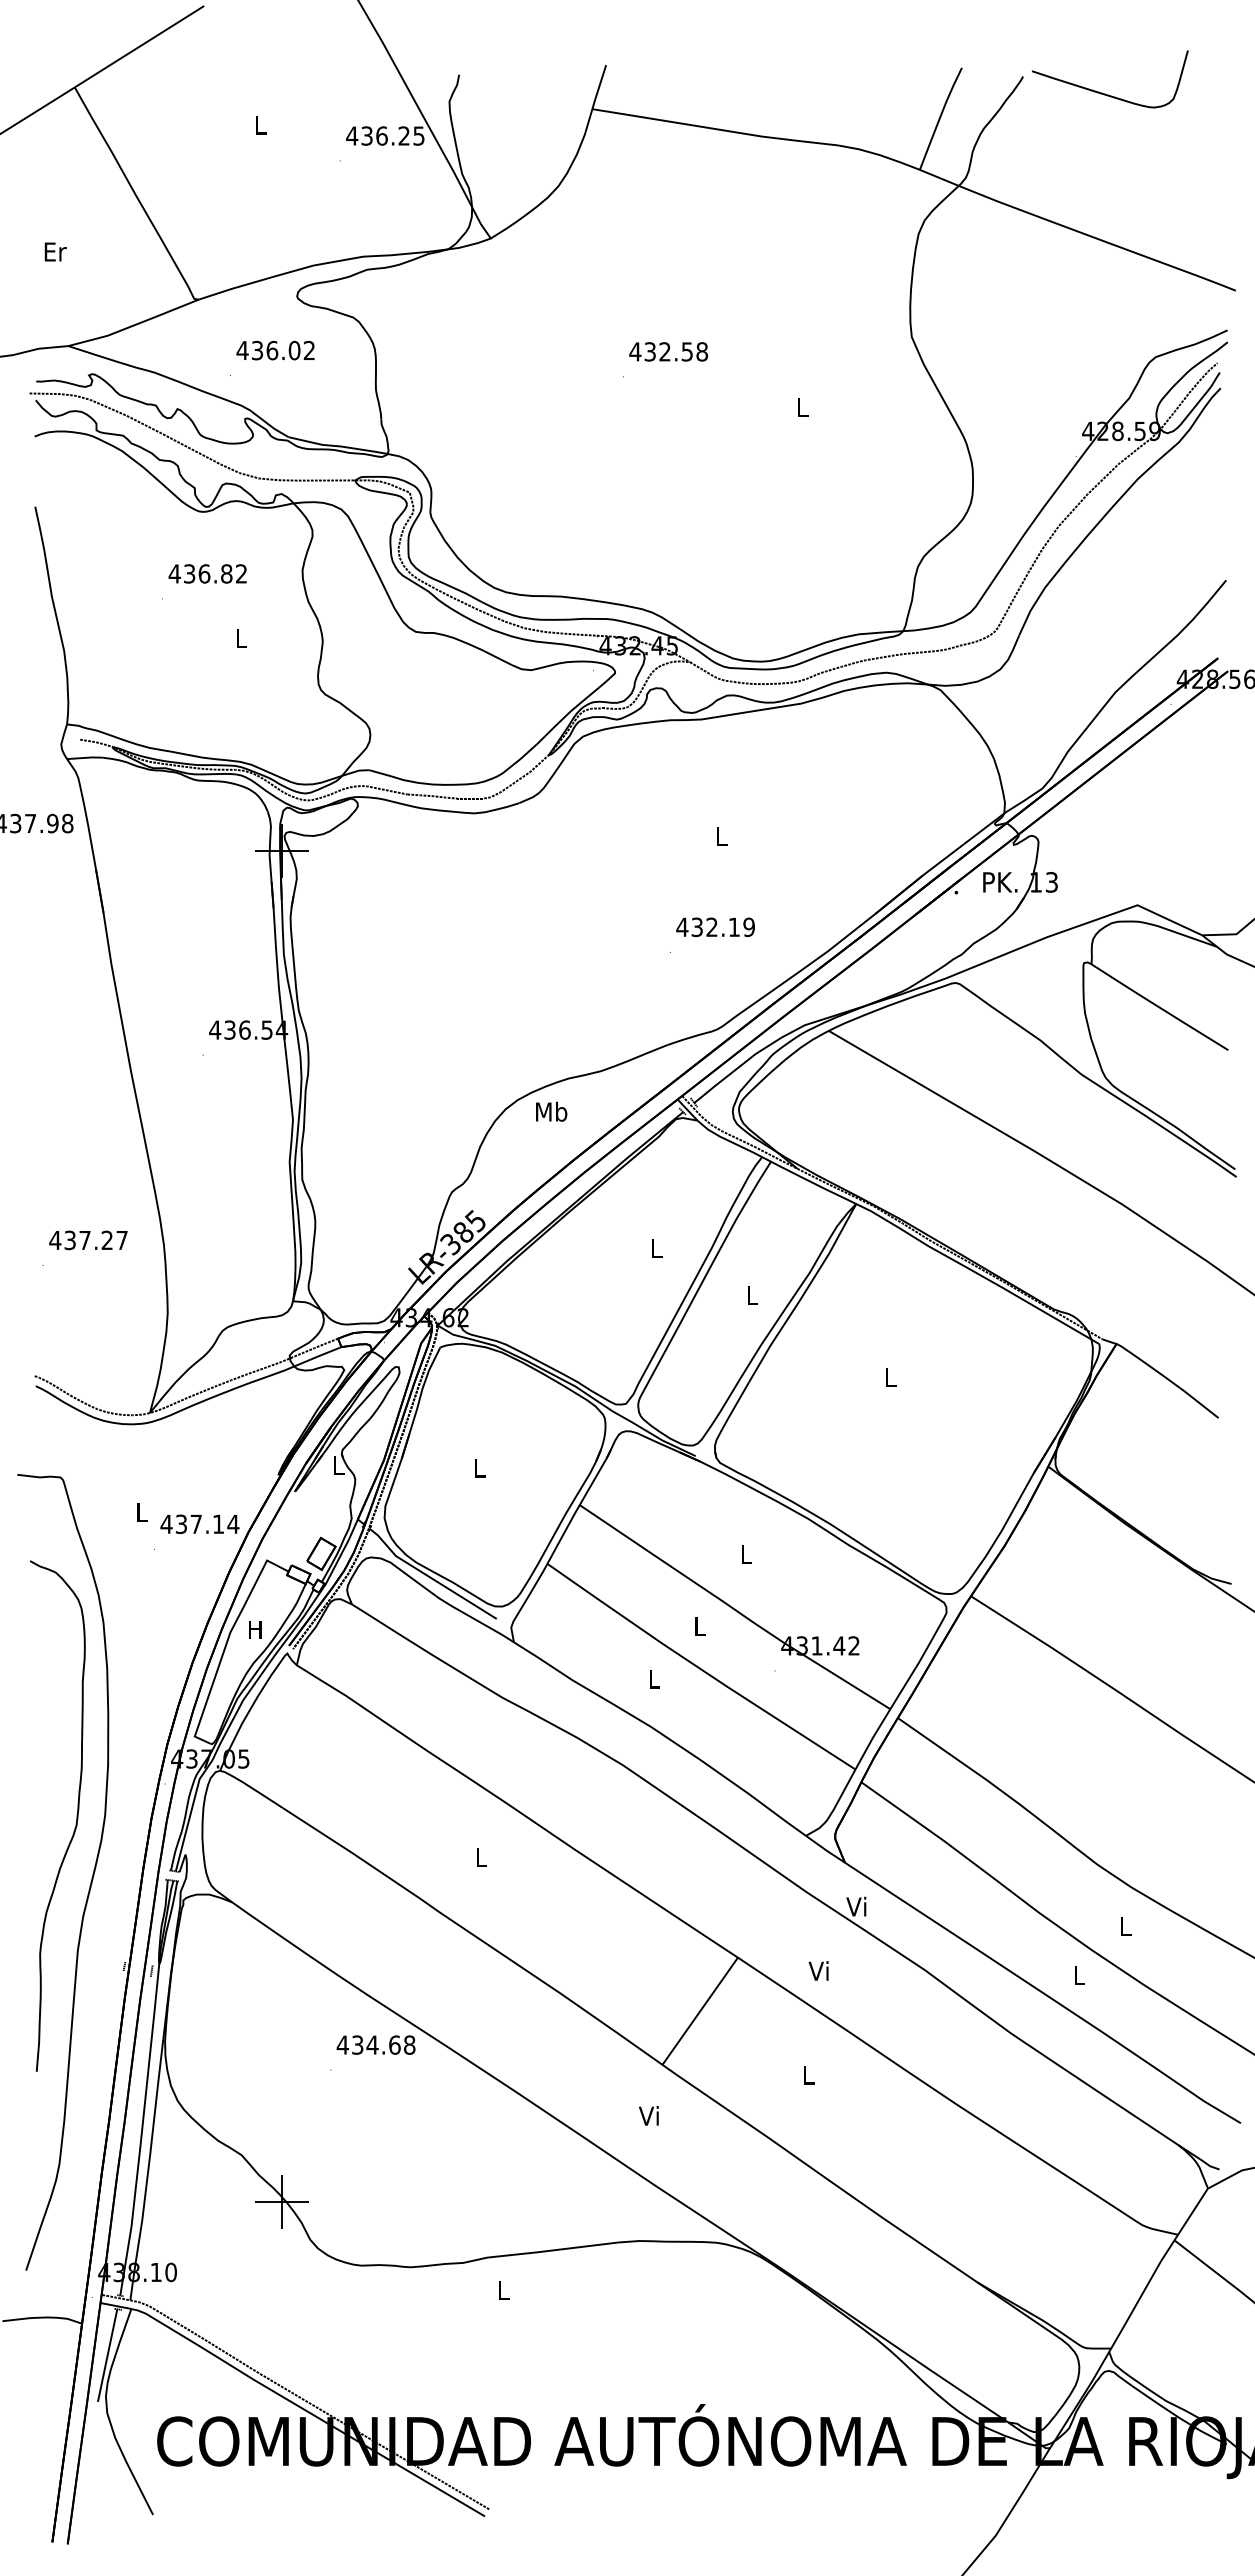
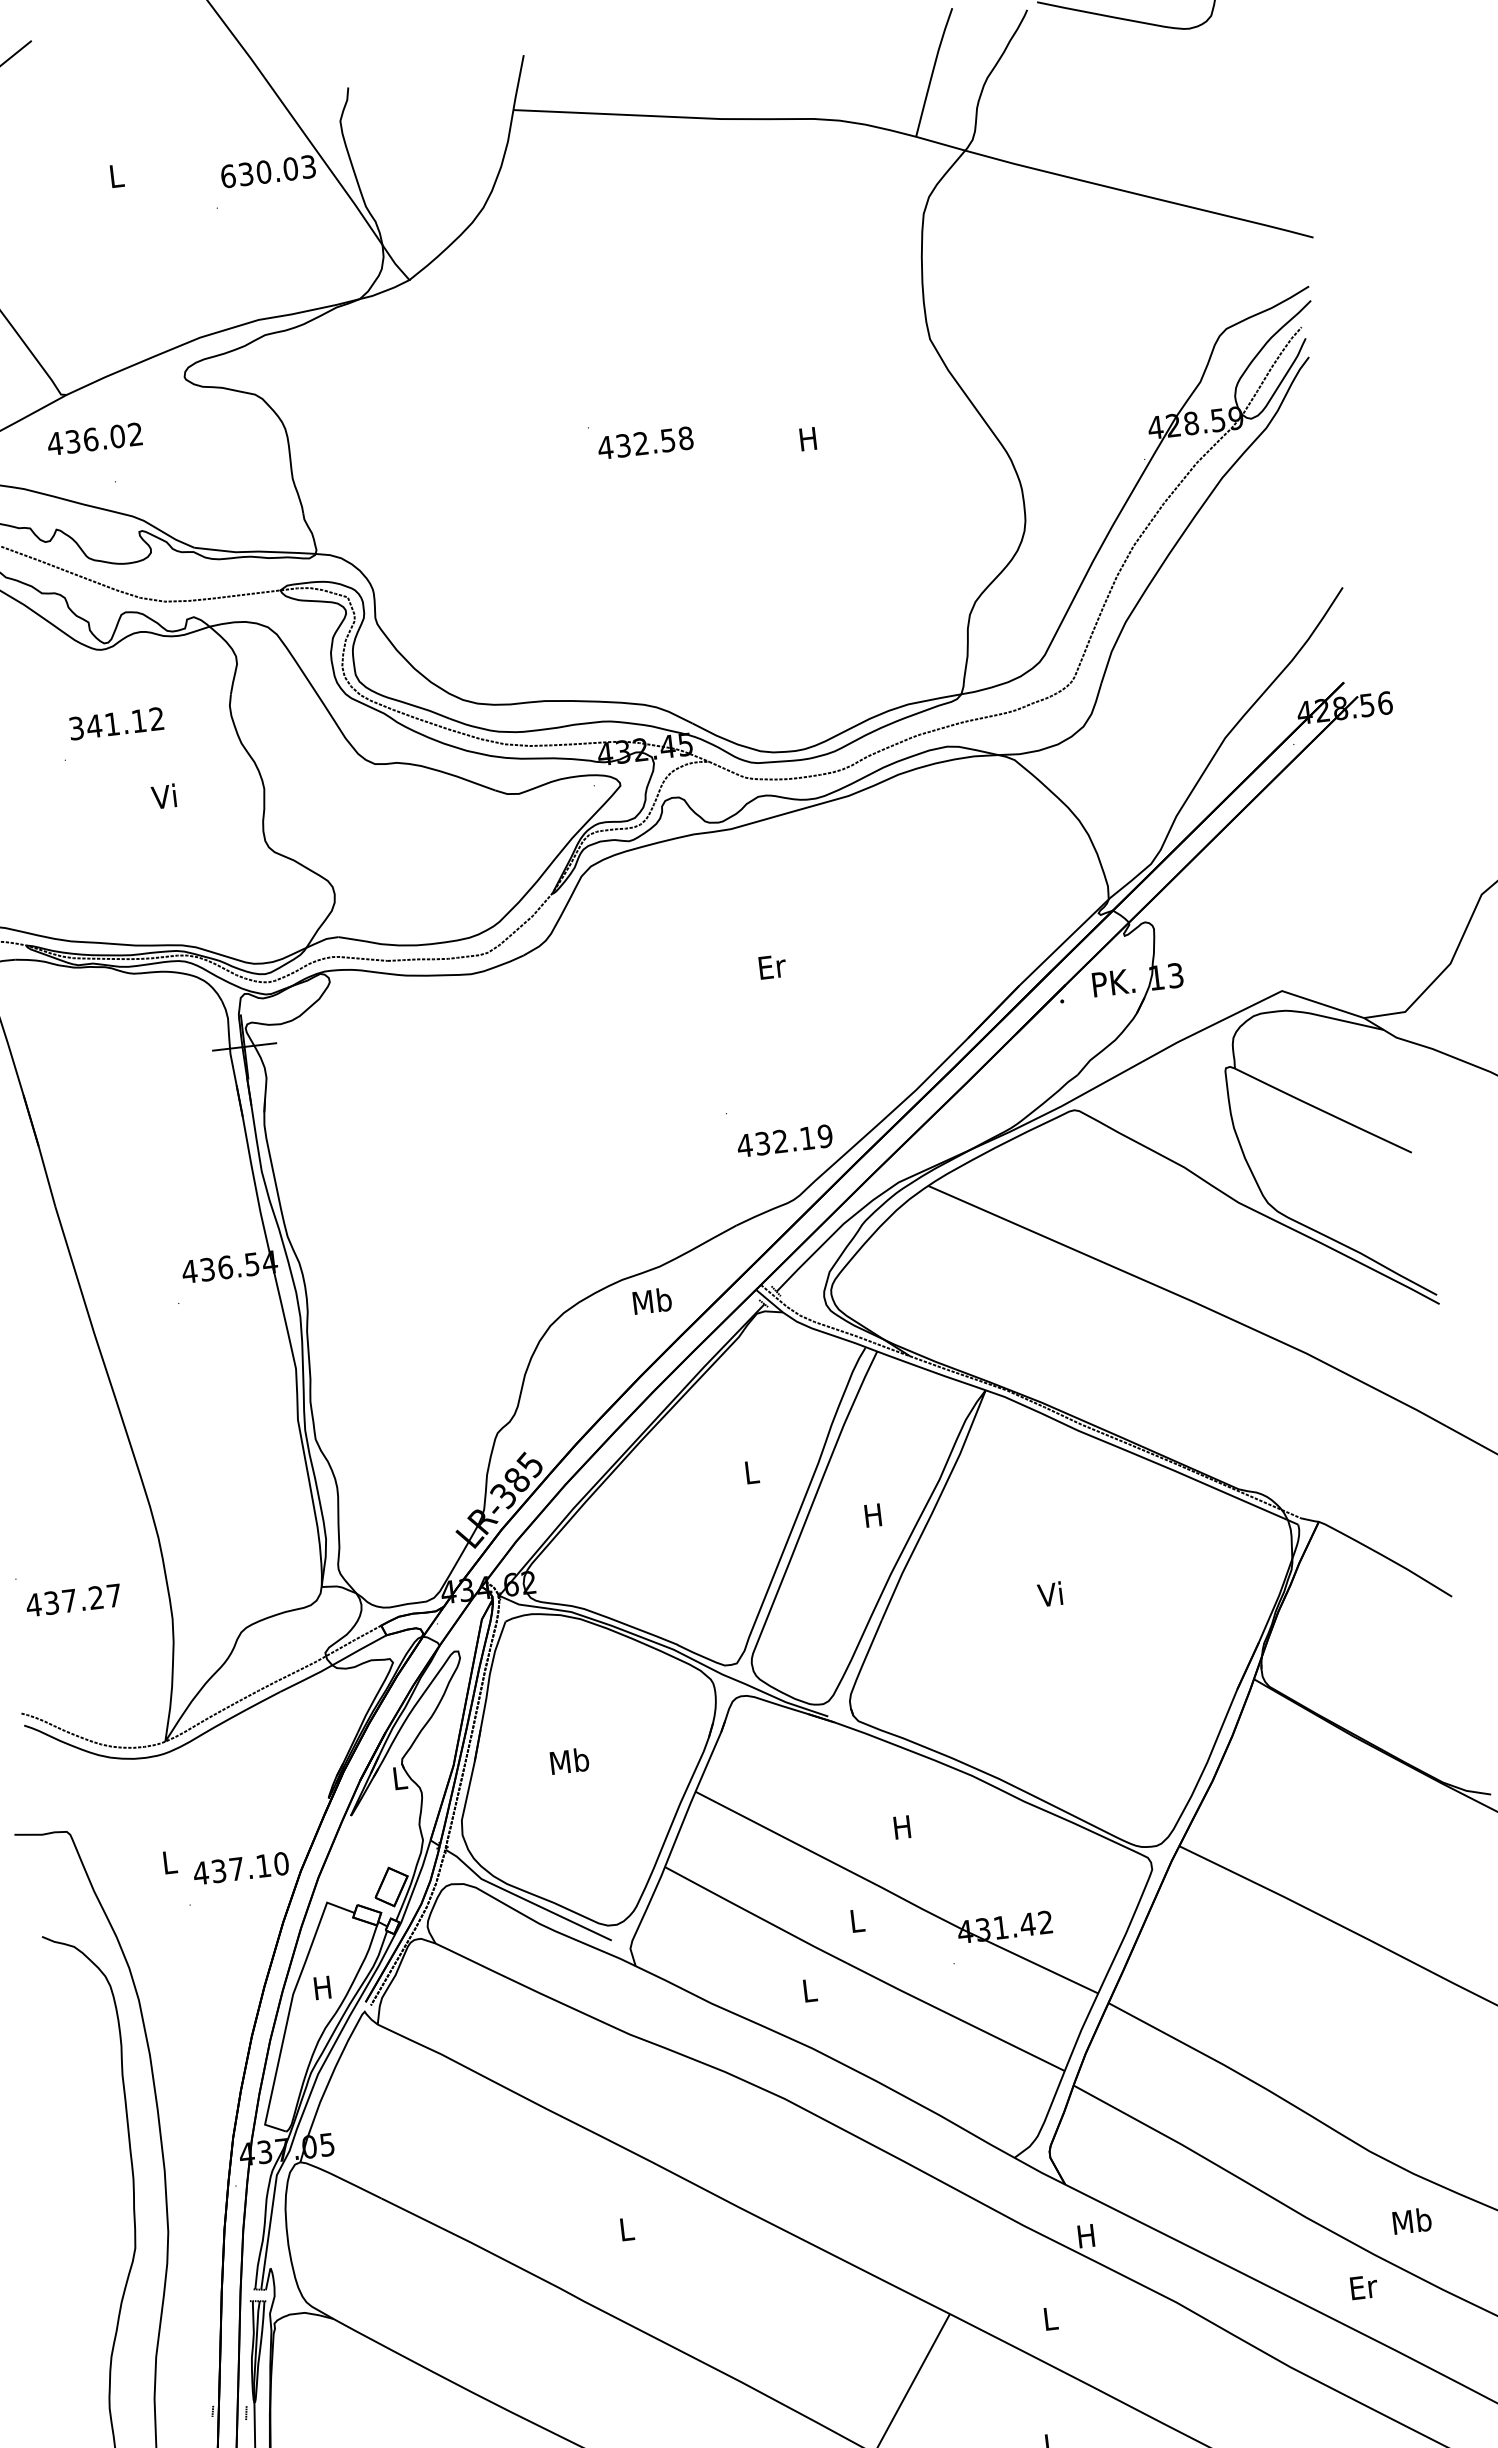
text: (385, 135) -> (268, 171), 436.25 -> 630.03
text: (275, 350) -> (94, 439), moved
text: (668, 351) -> (645, 442), moved
text: (802, 407) -> (808, 439), L -> H
text: (200, 573) -> (107, 724), 436.82 -> 341.12
text: (239, 637) -> (163, 795), L -> Vi
text: (722, 836) -> (772, 966), L -> Er
text: (715, 927) -> (784, 1141), moved
text: (551, 1111) -> (652, 1300), moved
text: (88, 1240) -> (73, 1600), moved
text: (751, 1295) -> (872, 1515), L -> H
text: (889, 1377) -> (1050, 1594), L -> Vi
text: (479, 1467) -> (569, 1760), L -> Mb
text: (233, 1524) -> (281, 1864), 437.14 -> 437.10
text: (745, 1554) -> (902, 1827), L -> H
text: (856, 1906) -> (1085, 2235), Vi -> H
text: (1125, 1925) -> (1411, 2220), L -> Mb
text: (818, 1970) -> (1048, 2318), Vi -> L
text: (1080, 1975) -> (1364, 2287), L -> Er

